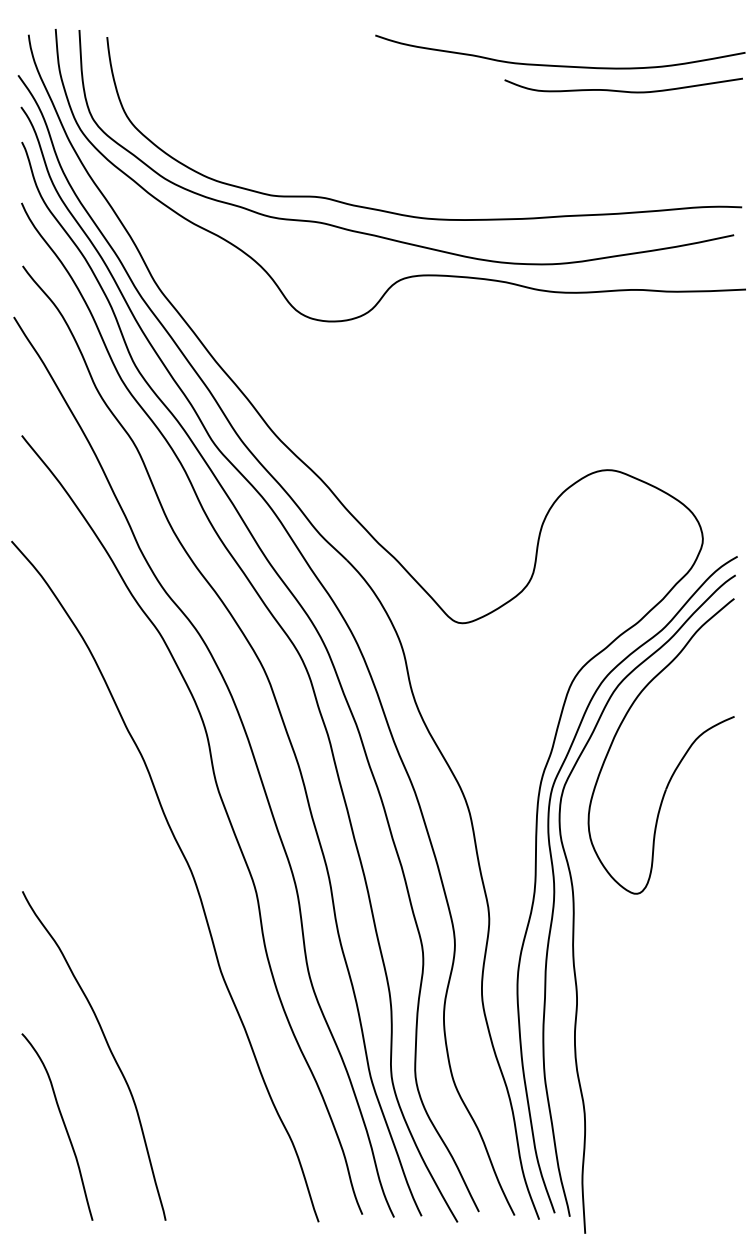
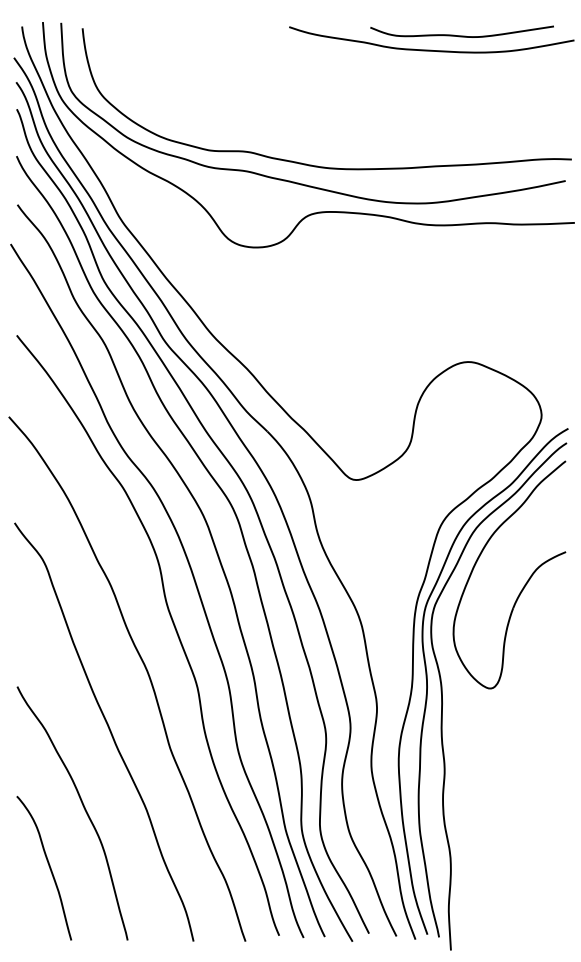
curve: (623, 90) -> (461, 35), moved
curve: (141, 947) -> (109, 729), added

